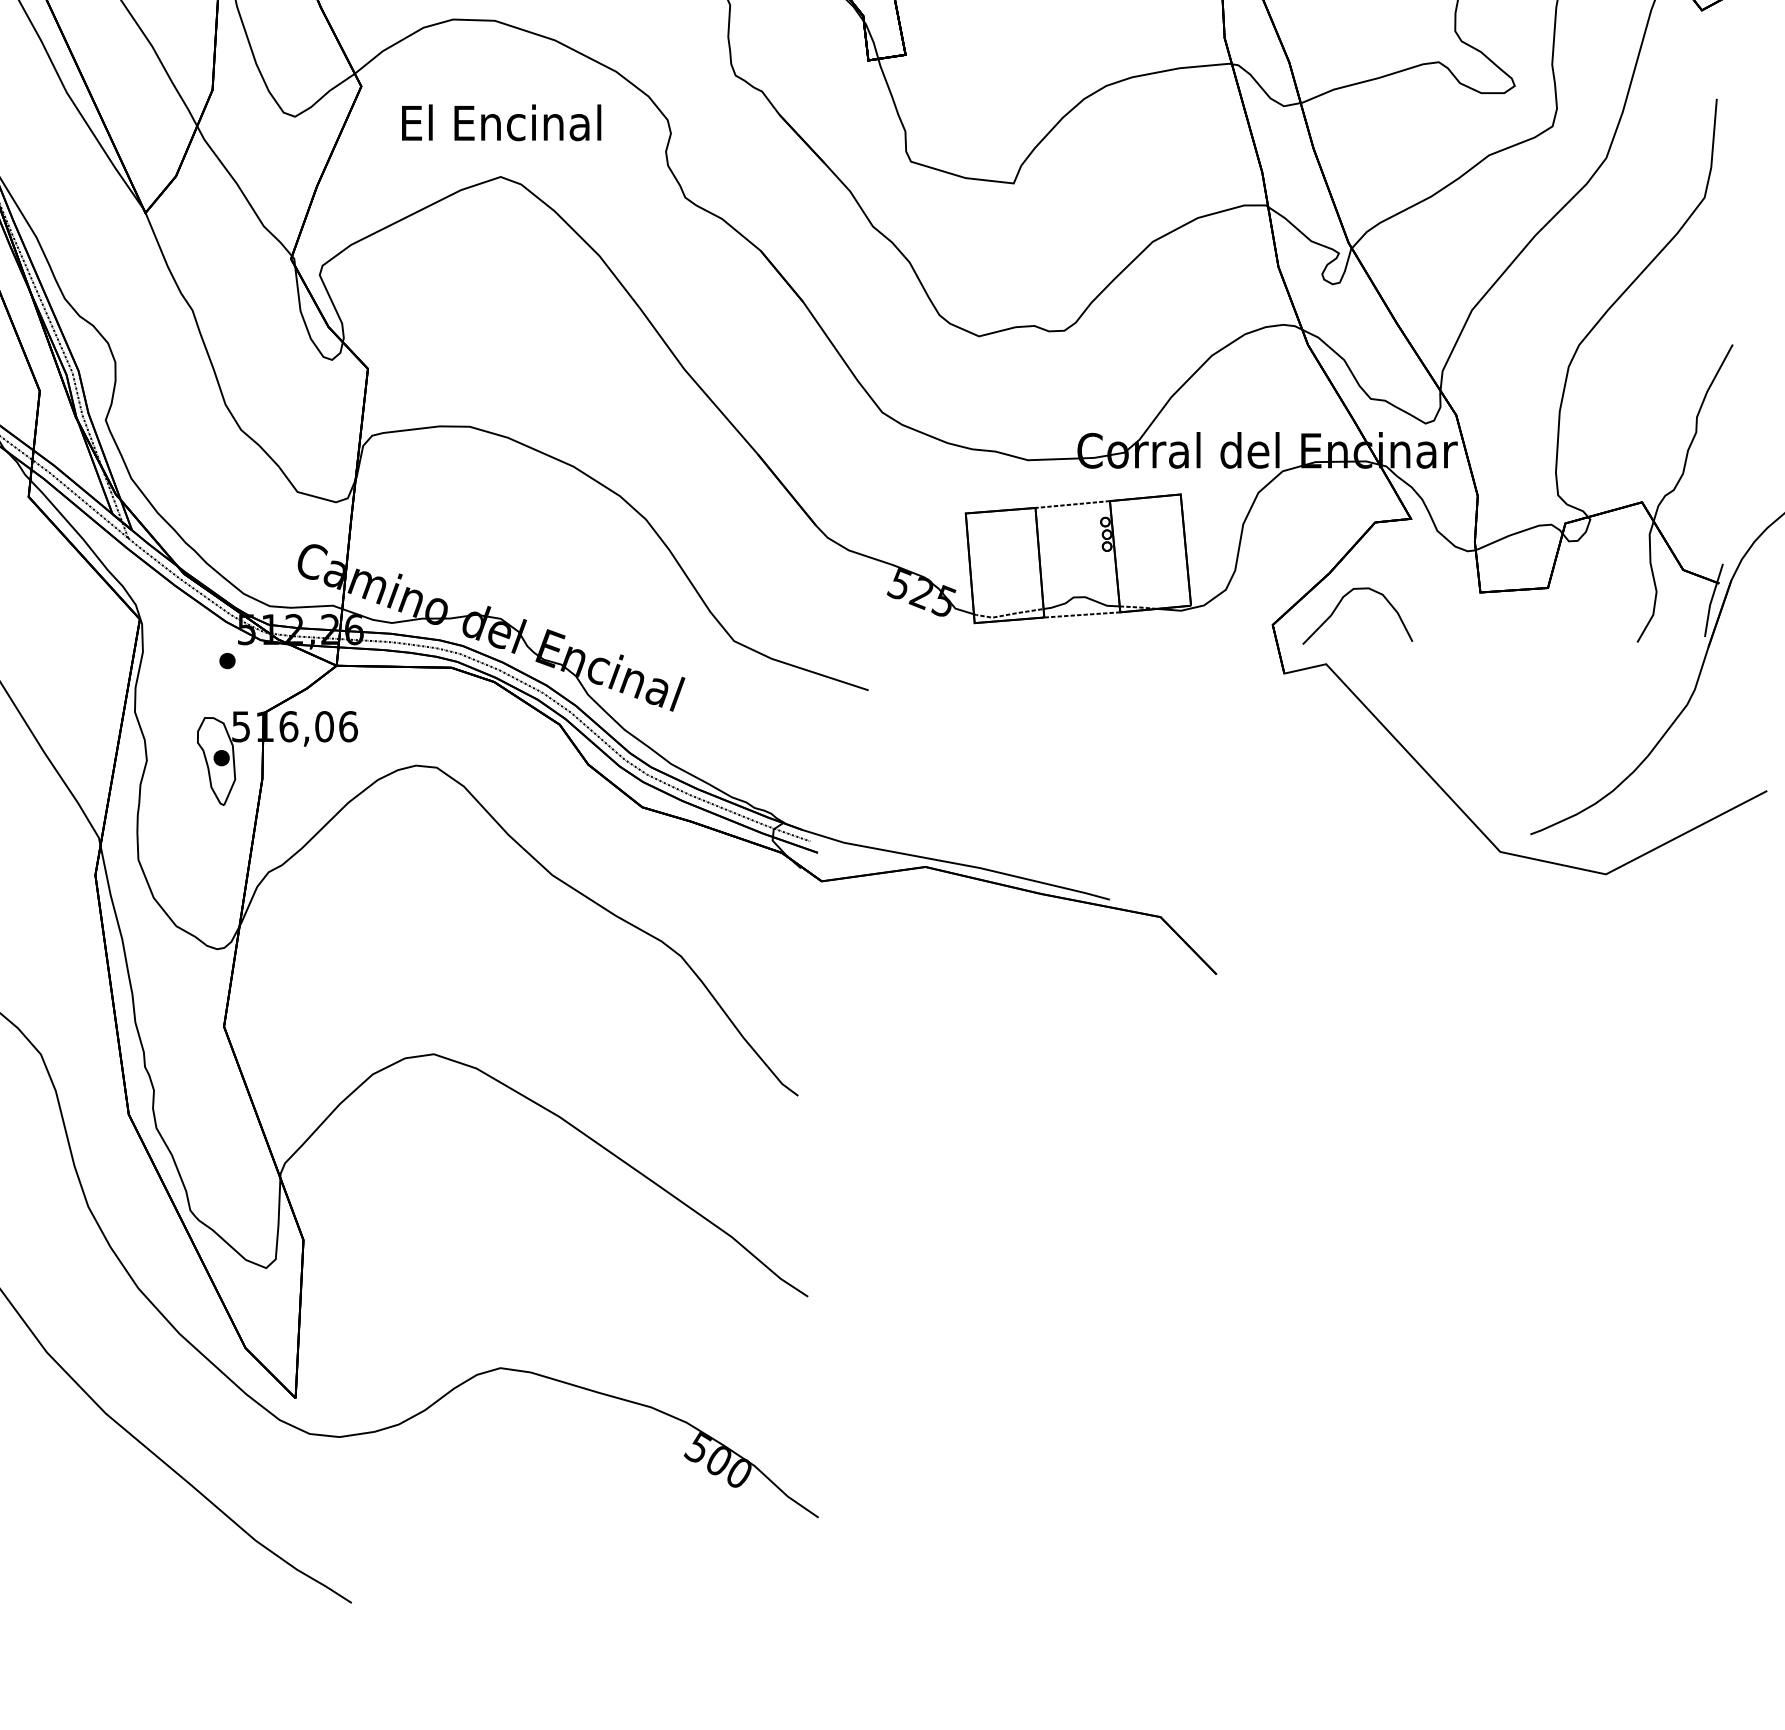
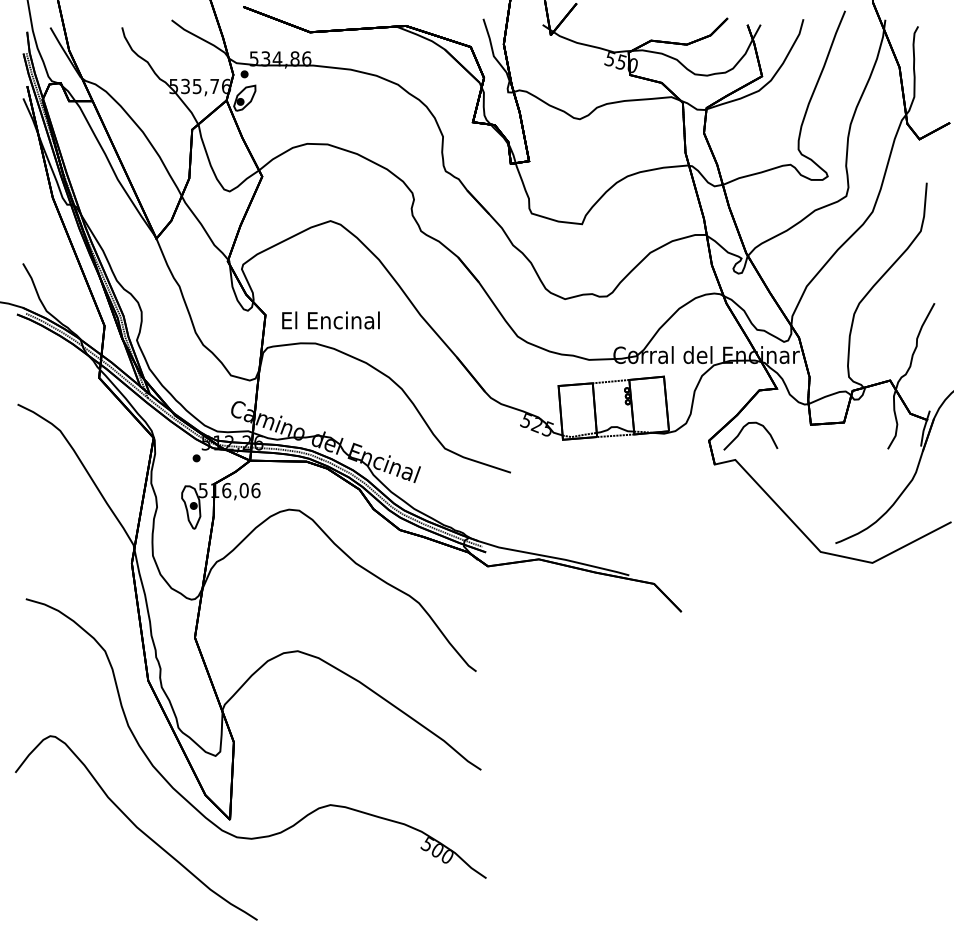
text: (500, 122) -> (330, 320), moved

